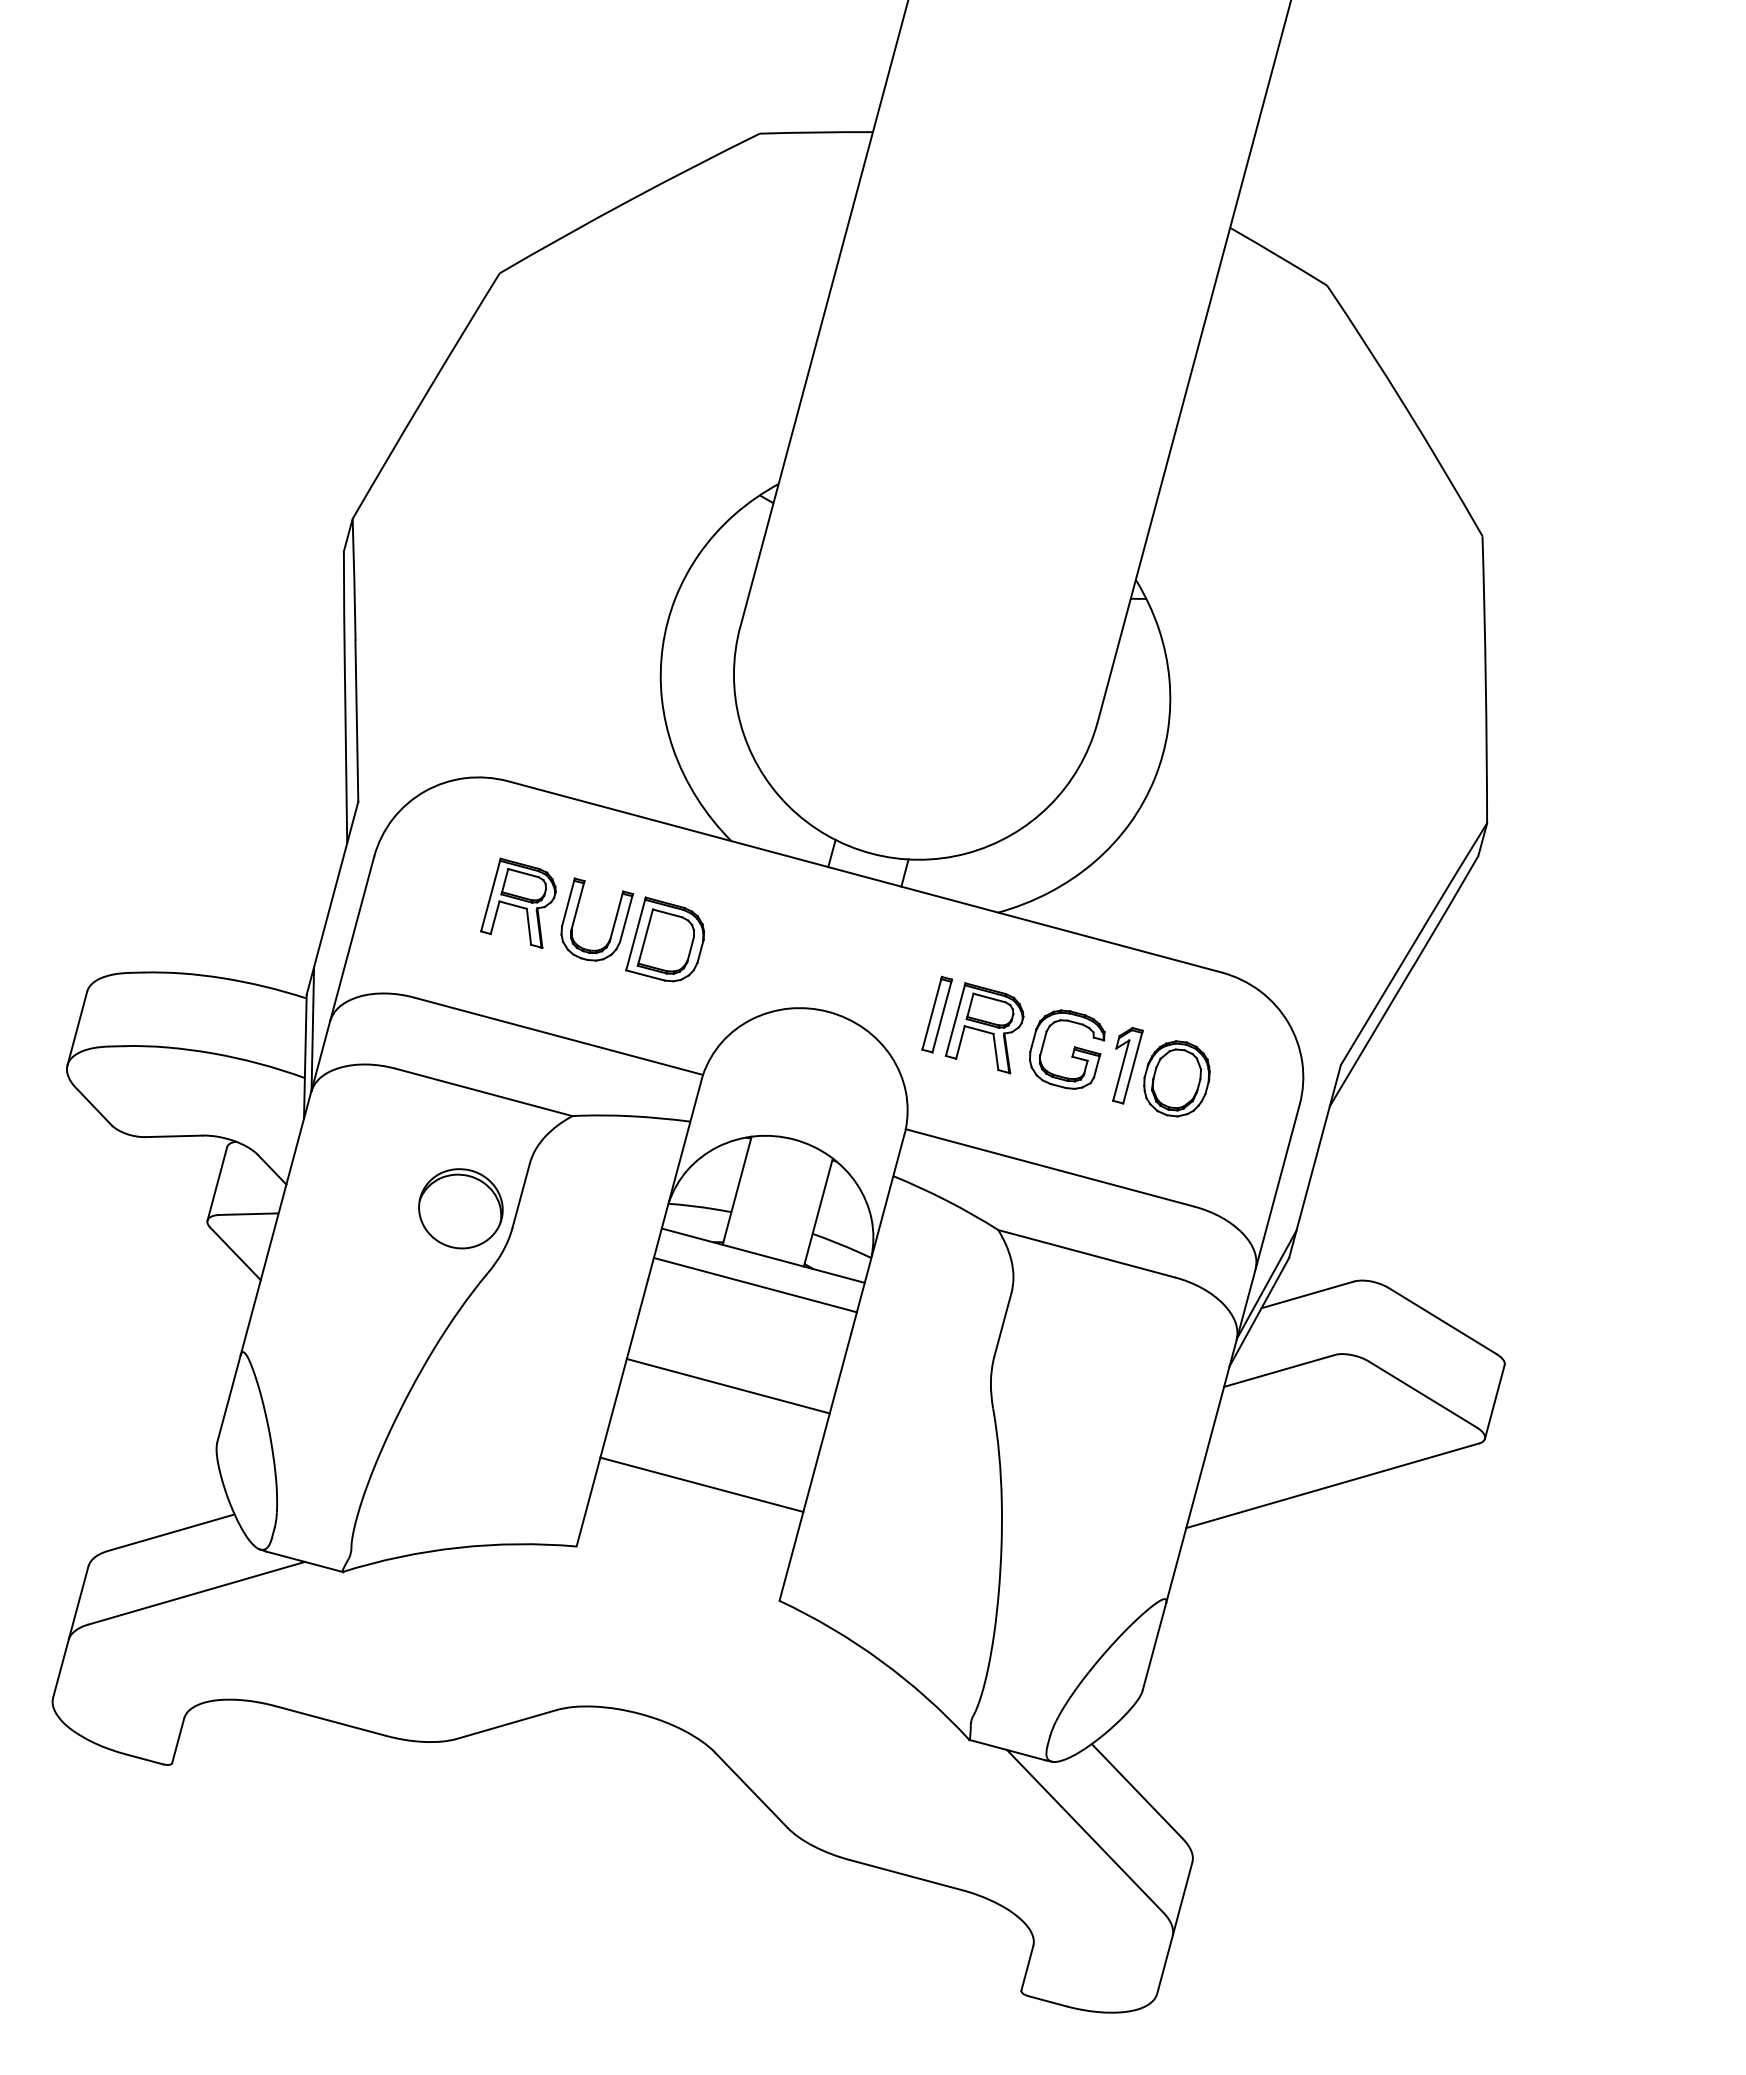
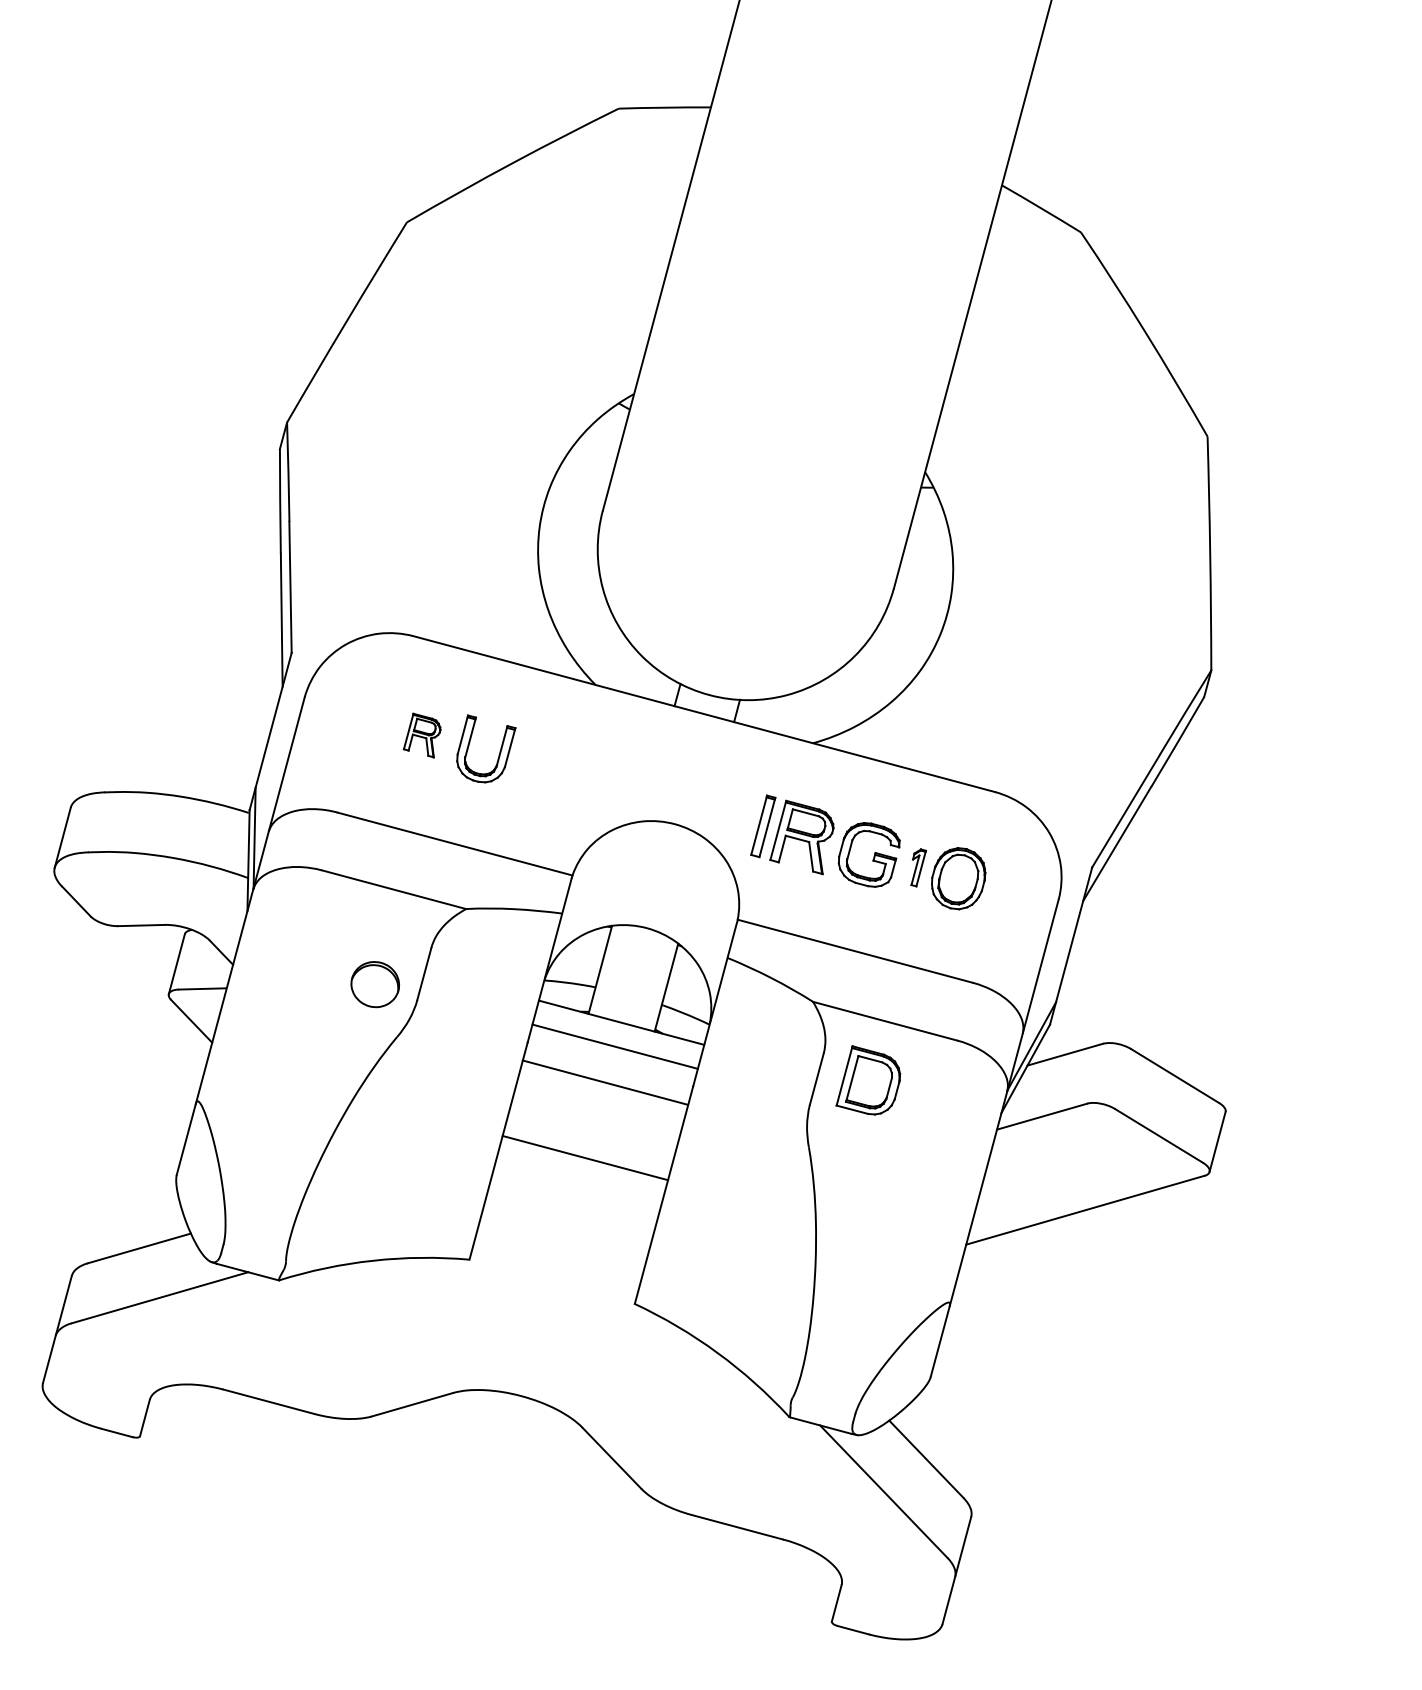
part: (518, 902) -> (422, 735), size x0.6
part: (665, 939) -> (868, 1080), moved
part: (1127, 1065) -> (918, 867), size x0.6
part: (460, 1208) -> (374, 984), size x0.7
line: (727, 1385) -> (604, 1082), moved
line: (701, 1484) -> (585, 1157), moved

